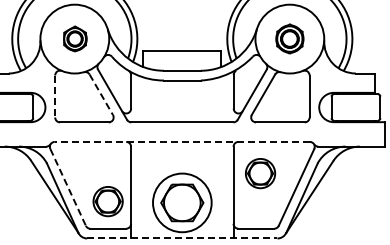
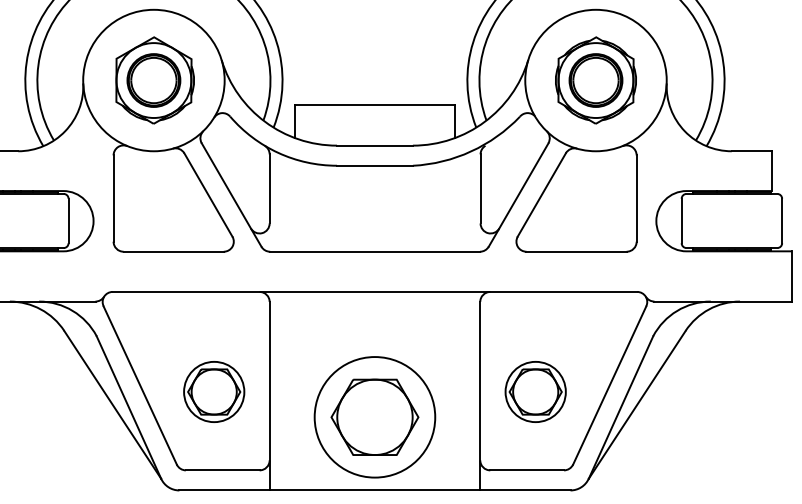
part: (75, 38) -> (155, 79), size x1.67
part: (289, 38) -> (595, 79), size x1.43
line: (101, 95) -> (208, 196), dashed -> solid
line: (55, 96) -> (114, 198), dashed -> solid
line: (182, 141) -> (375, 291), dashed -> solid
part: (260, 173) -> (535, 391), moved
line: (68, 187) -> (140, 385), dashed -> solid
part: (107, 201) -> (212, 391), moved
line: (182, 238) -> (375, 490), dashed -> solid

